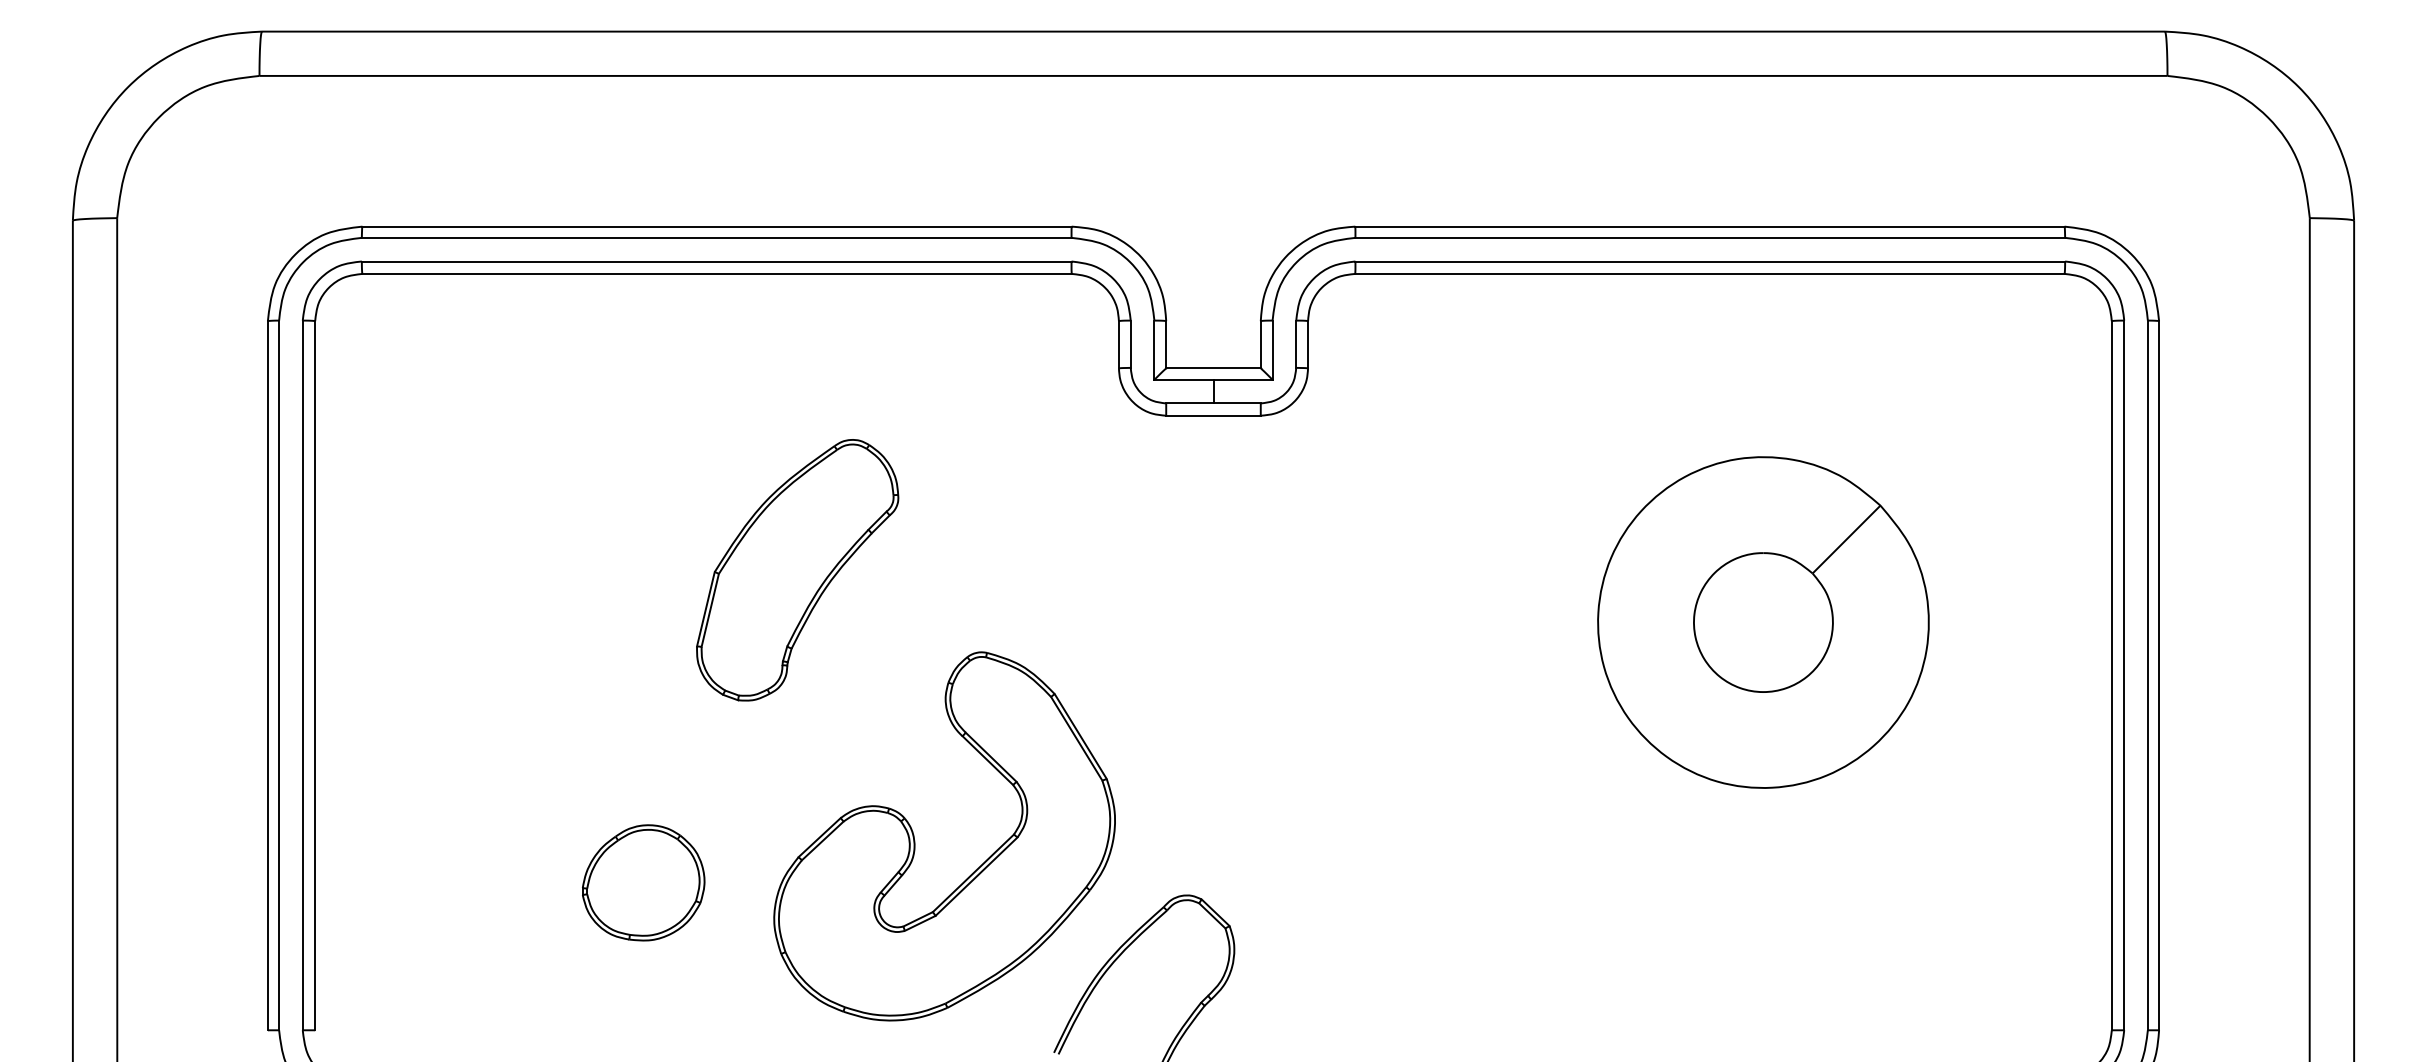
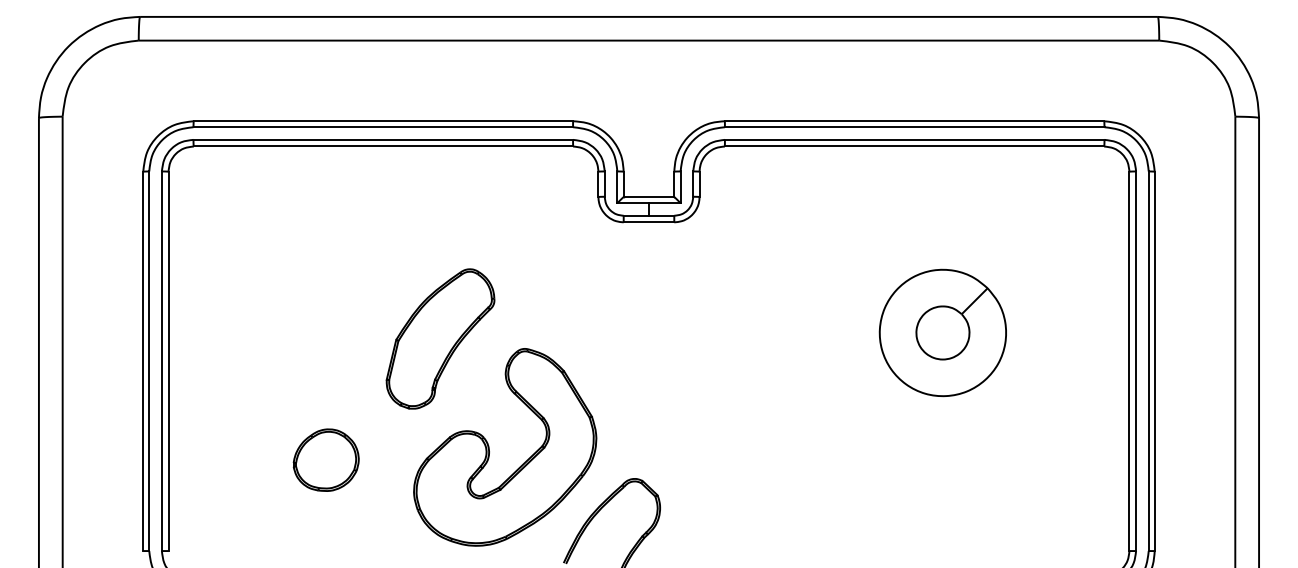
part: (797, 569) -> (440, 338), moved
part: (1762, 621) -> (942, 332), size x0.71
part: (642, 881) -> (325, 459), moved

